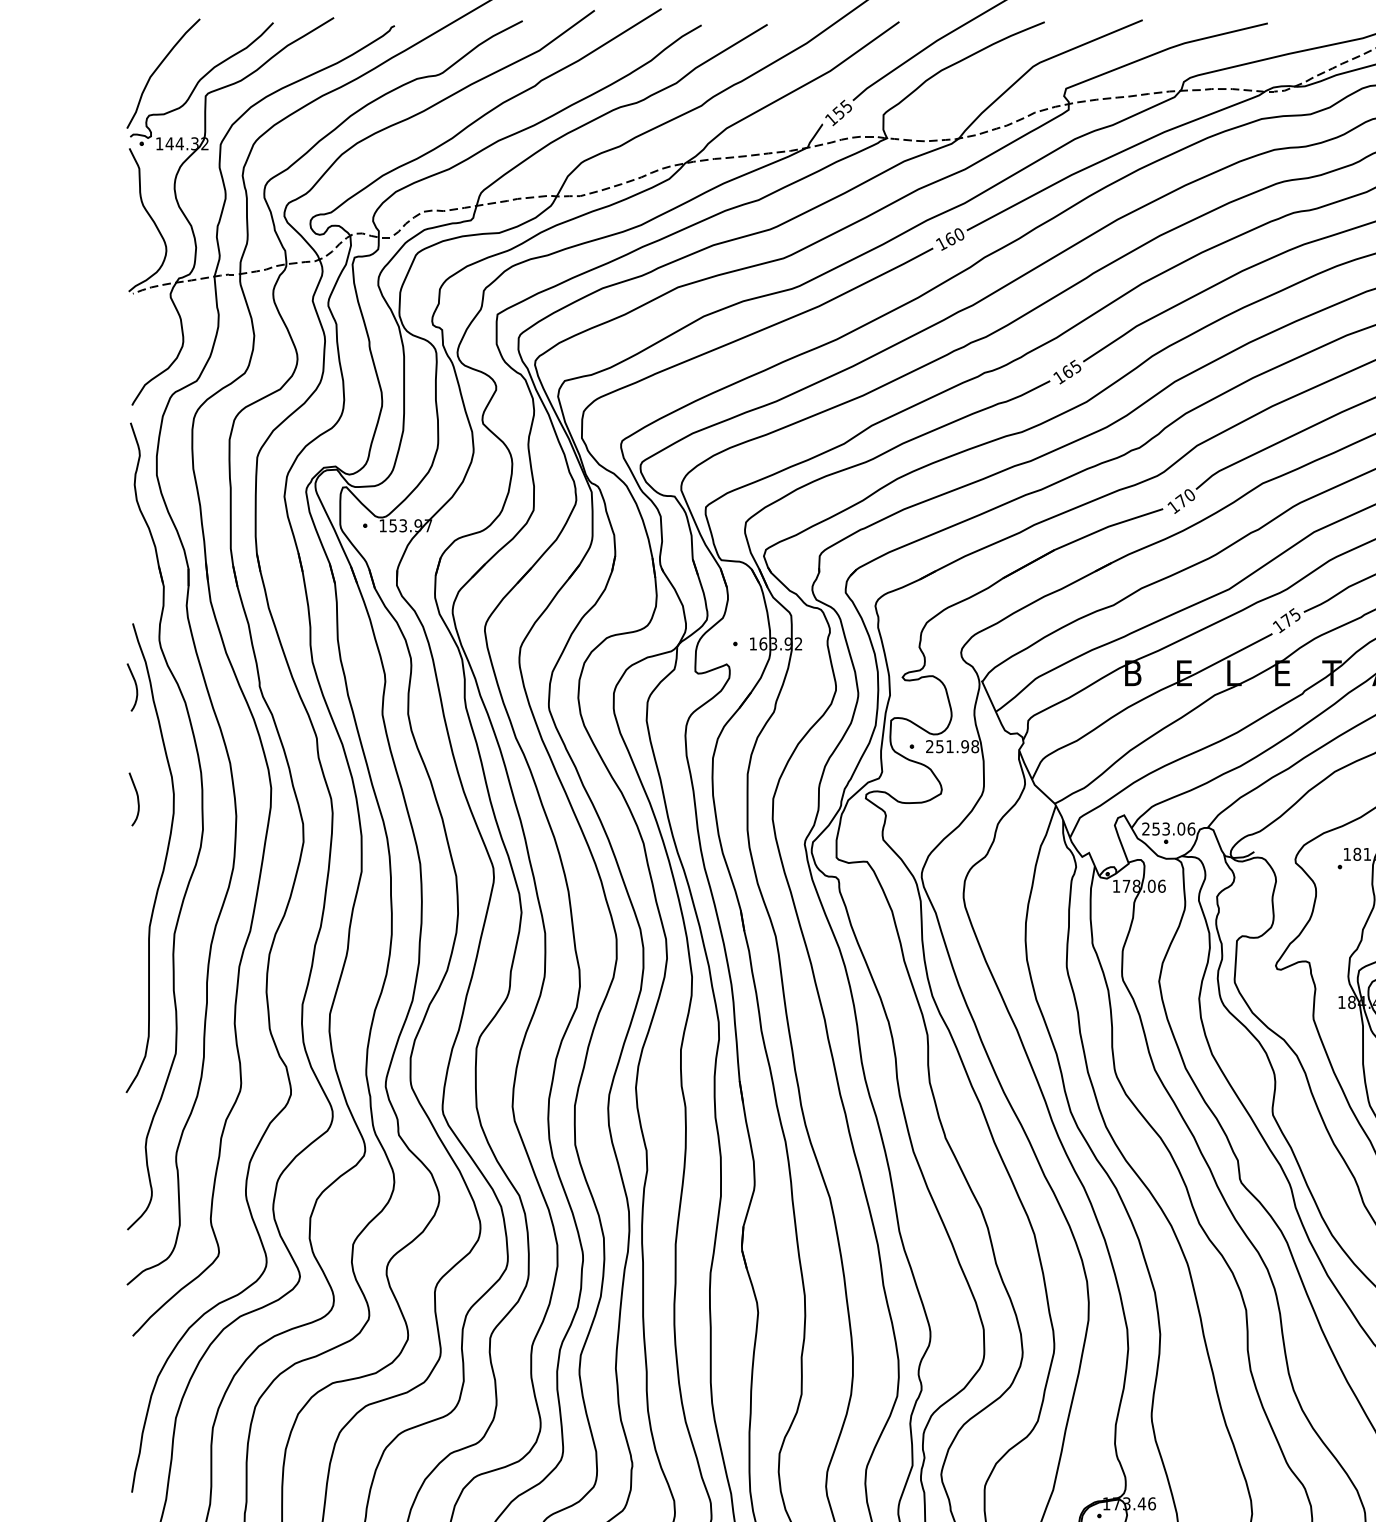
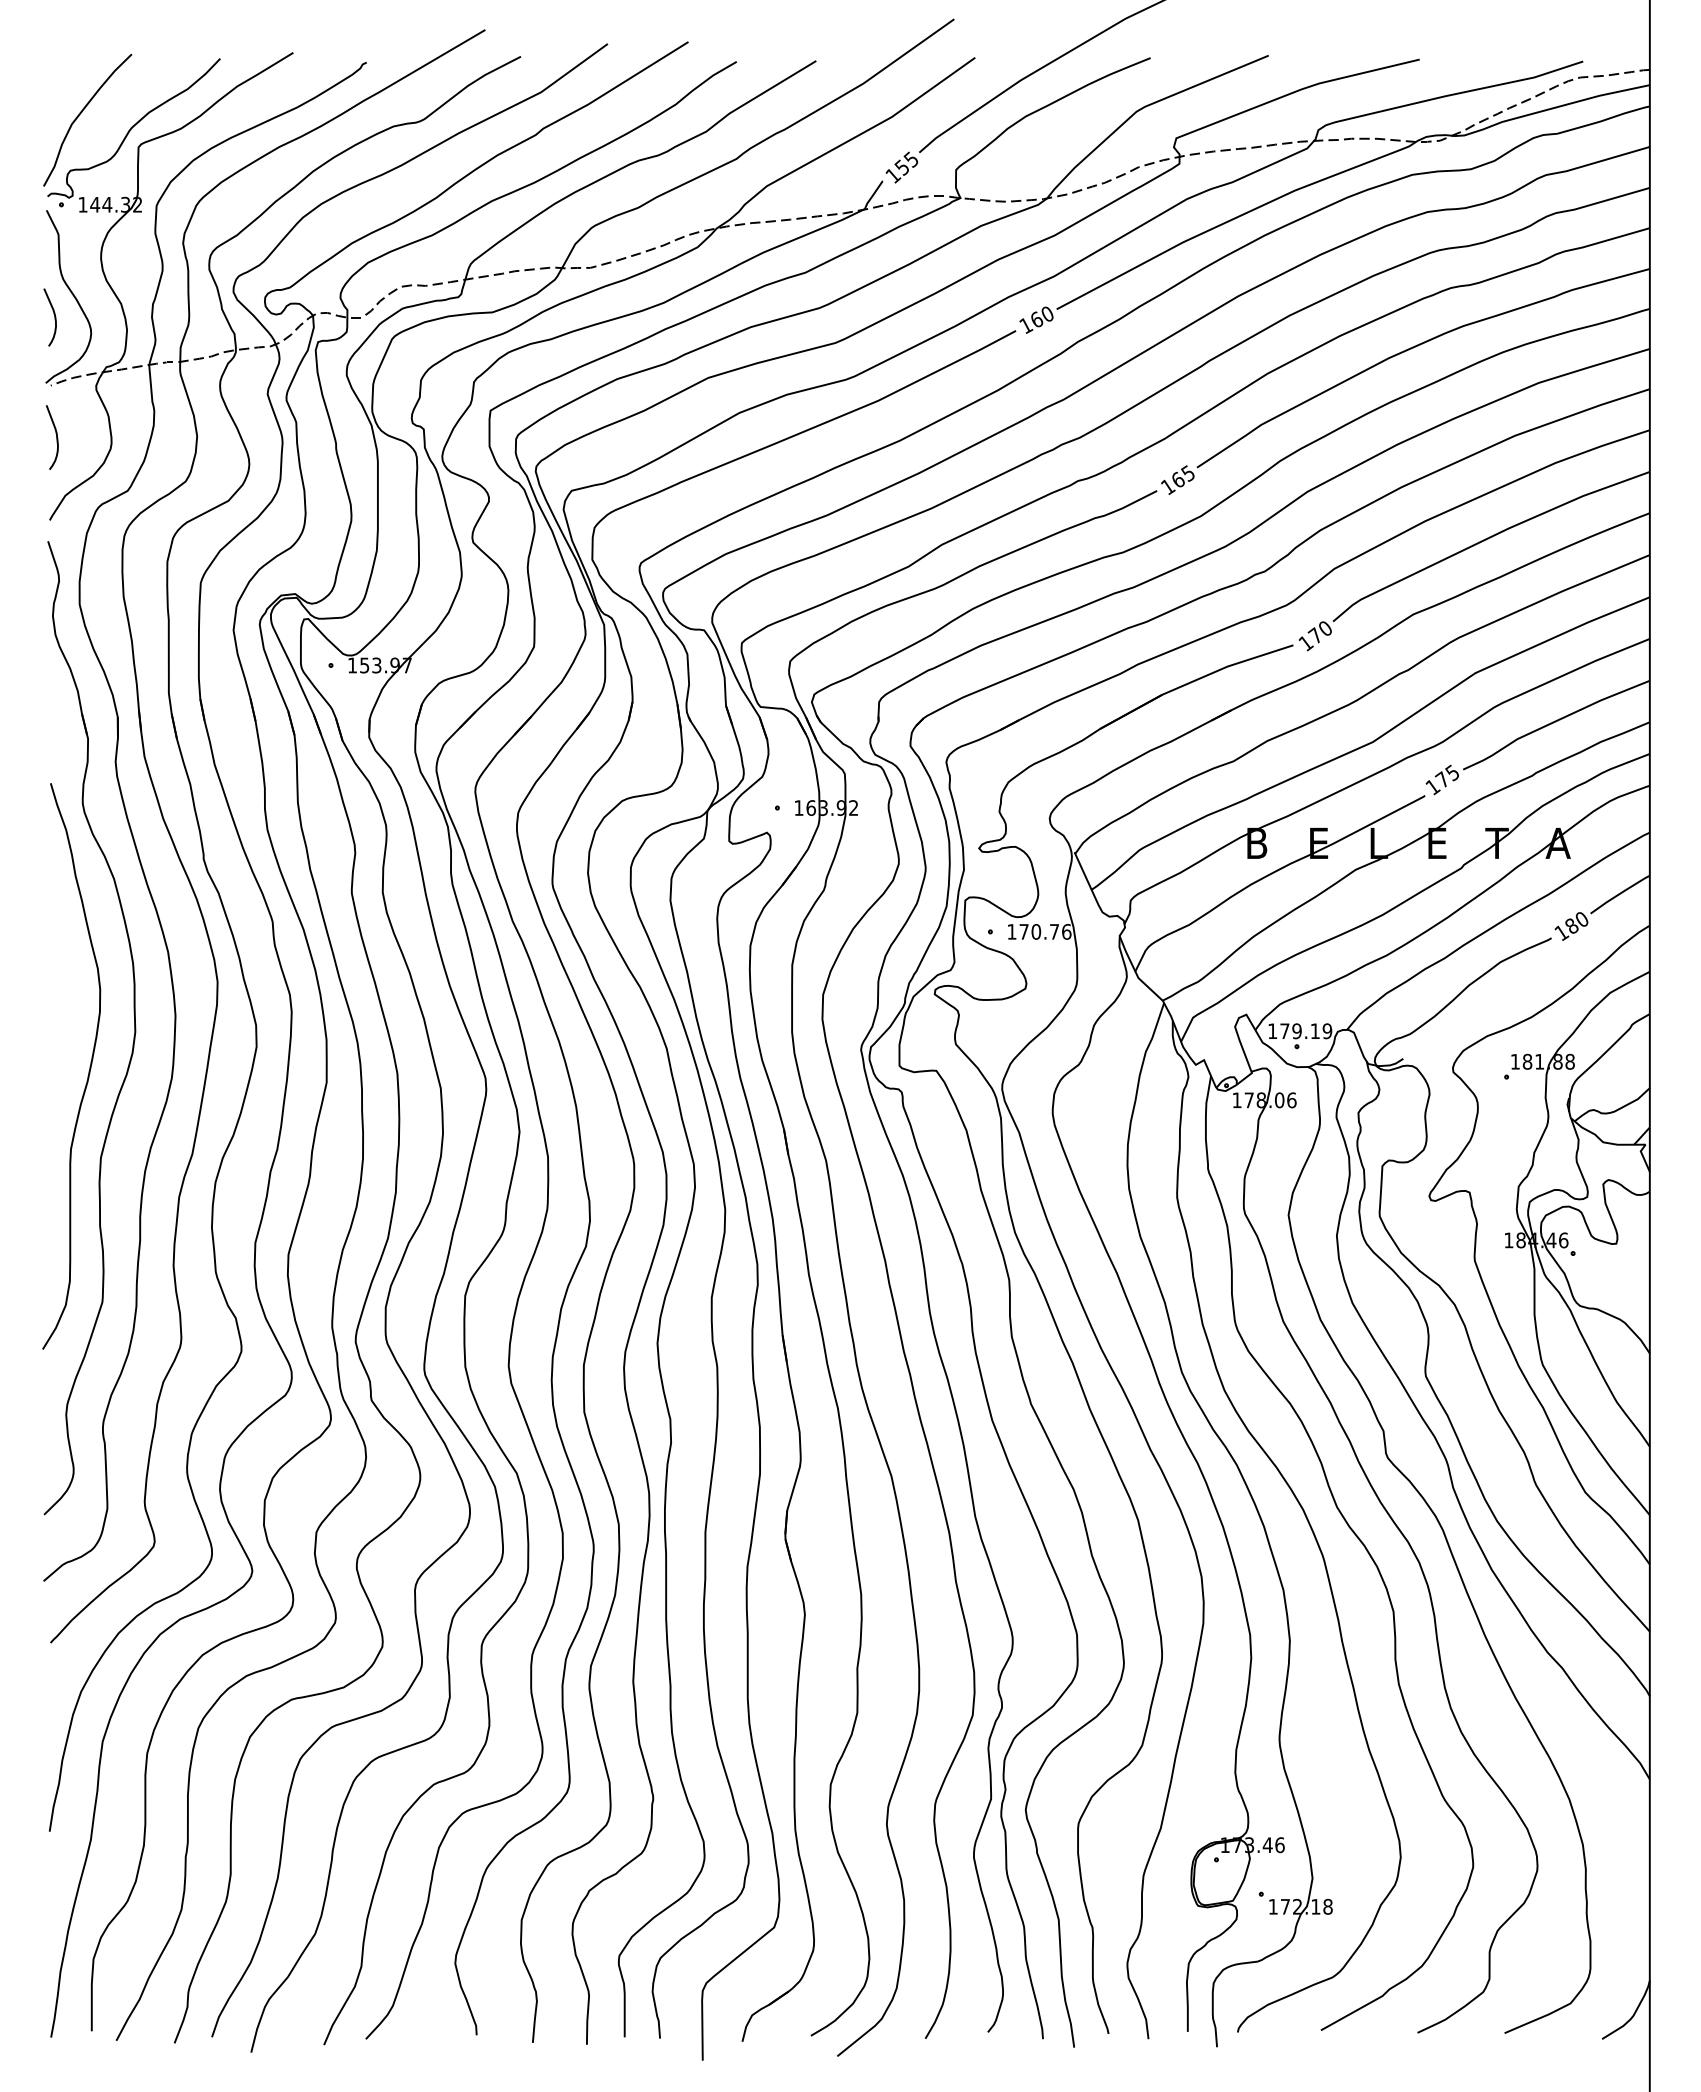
curve: (135, 684) -> (53, 314), moved
text: (952, 746) -> (1039, 931), 251.98 -> 170.76
curve: (137, 799) -> (56, 437), moved
text: (1169, 829) -> (1300, 1031), 253.06 -> 179.19

